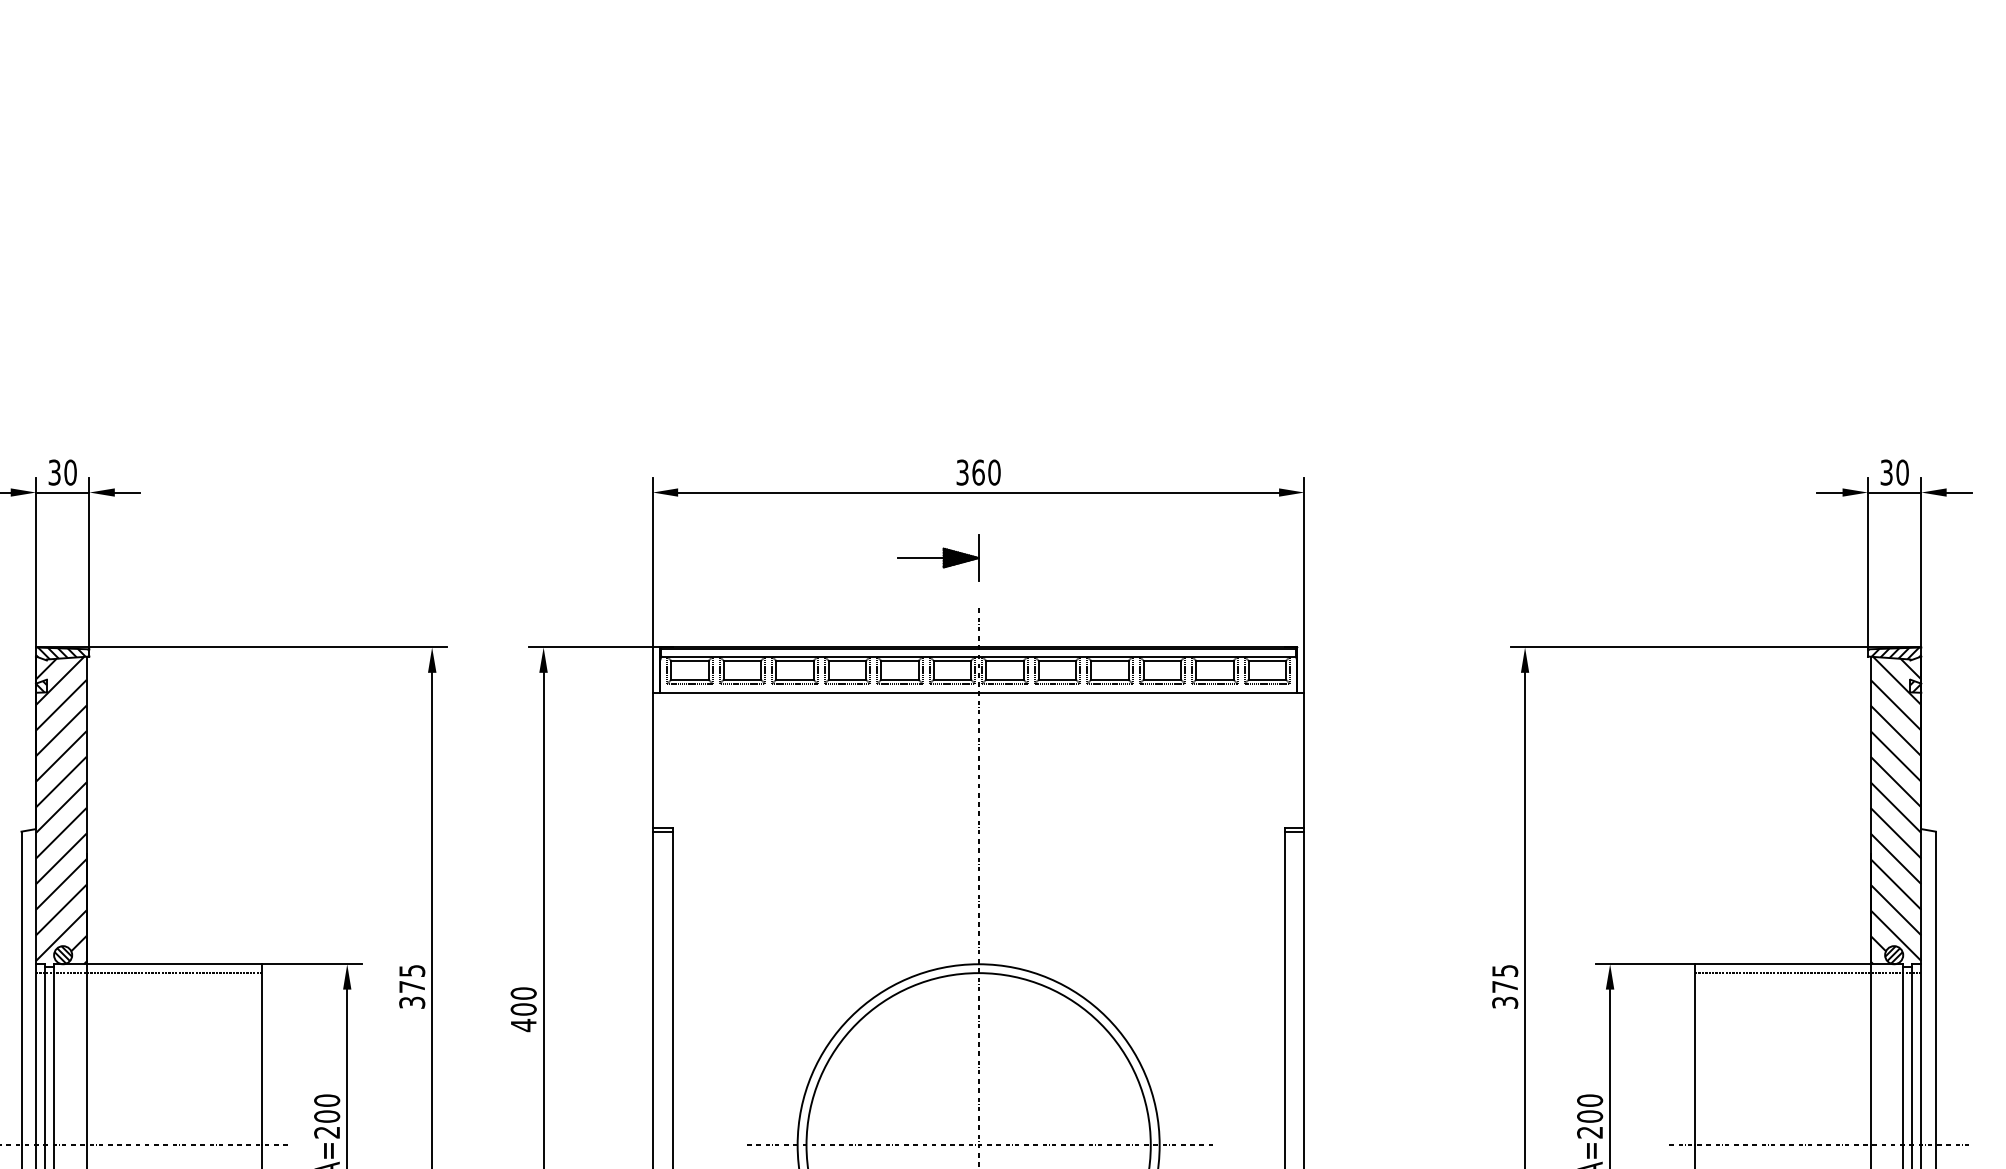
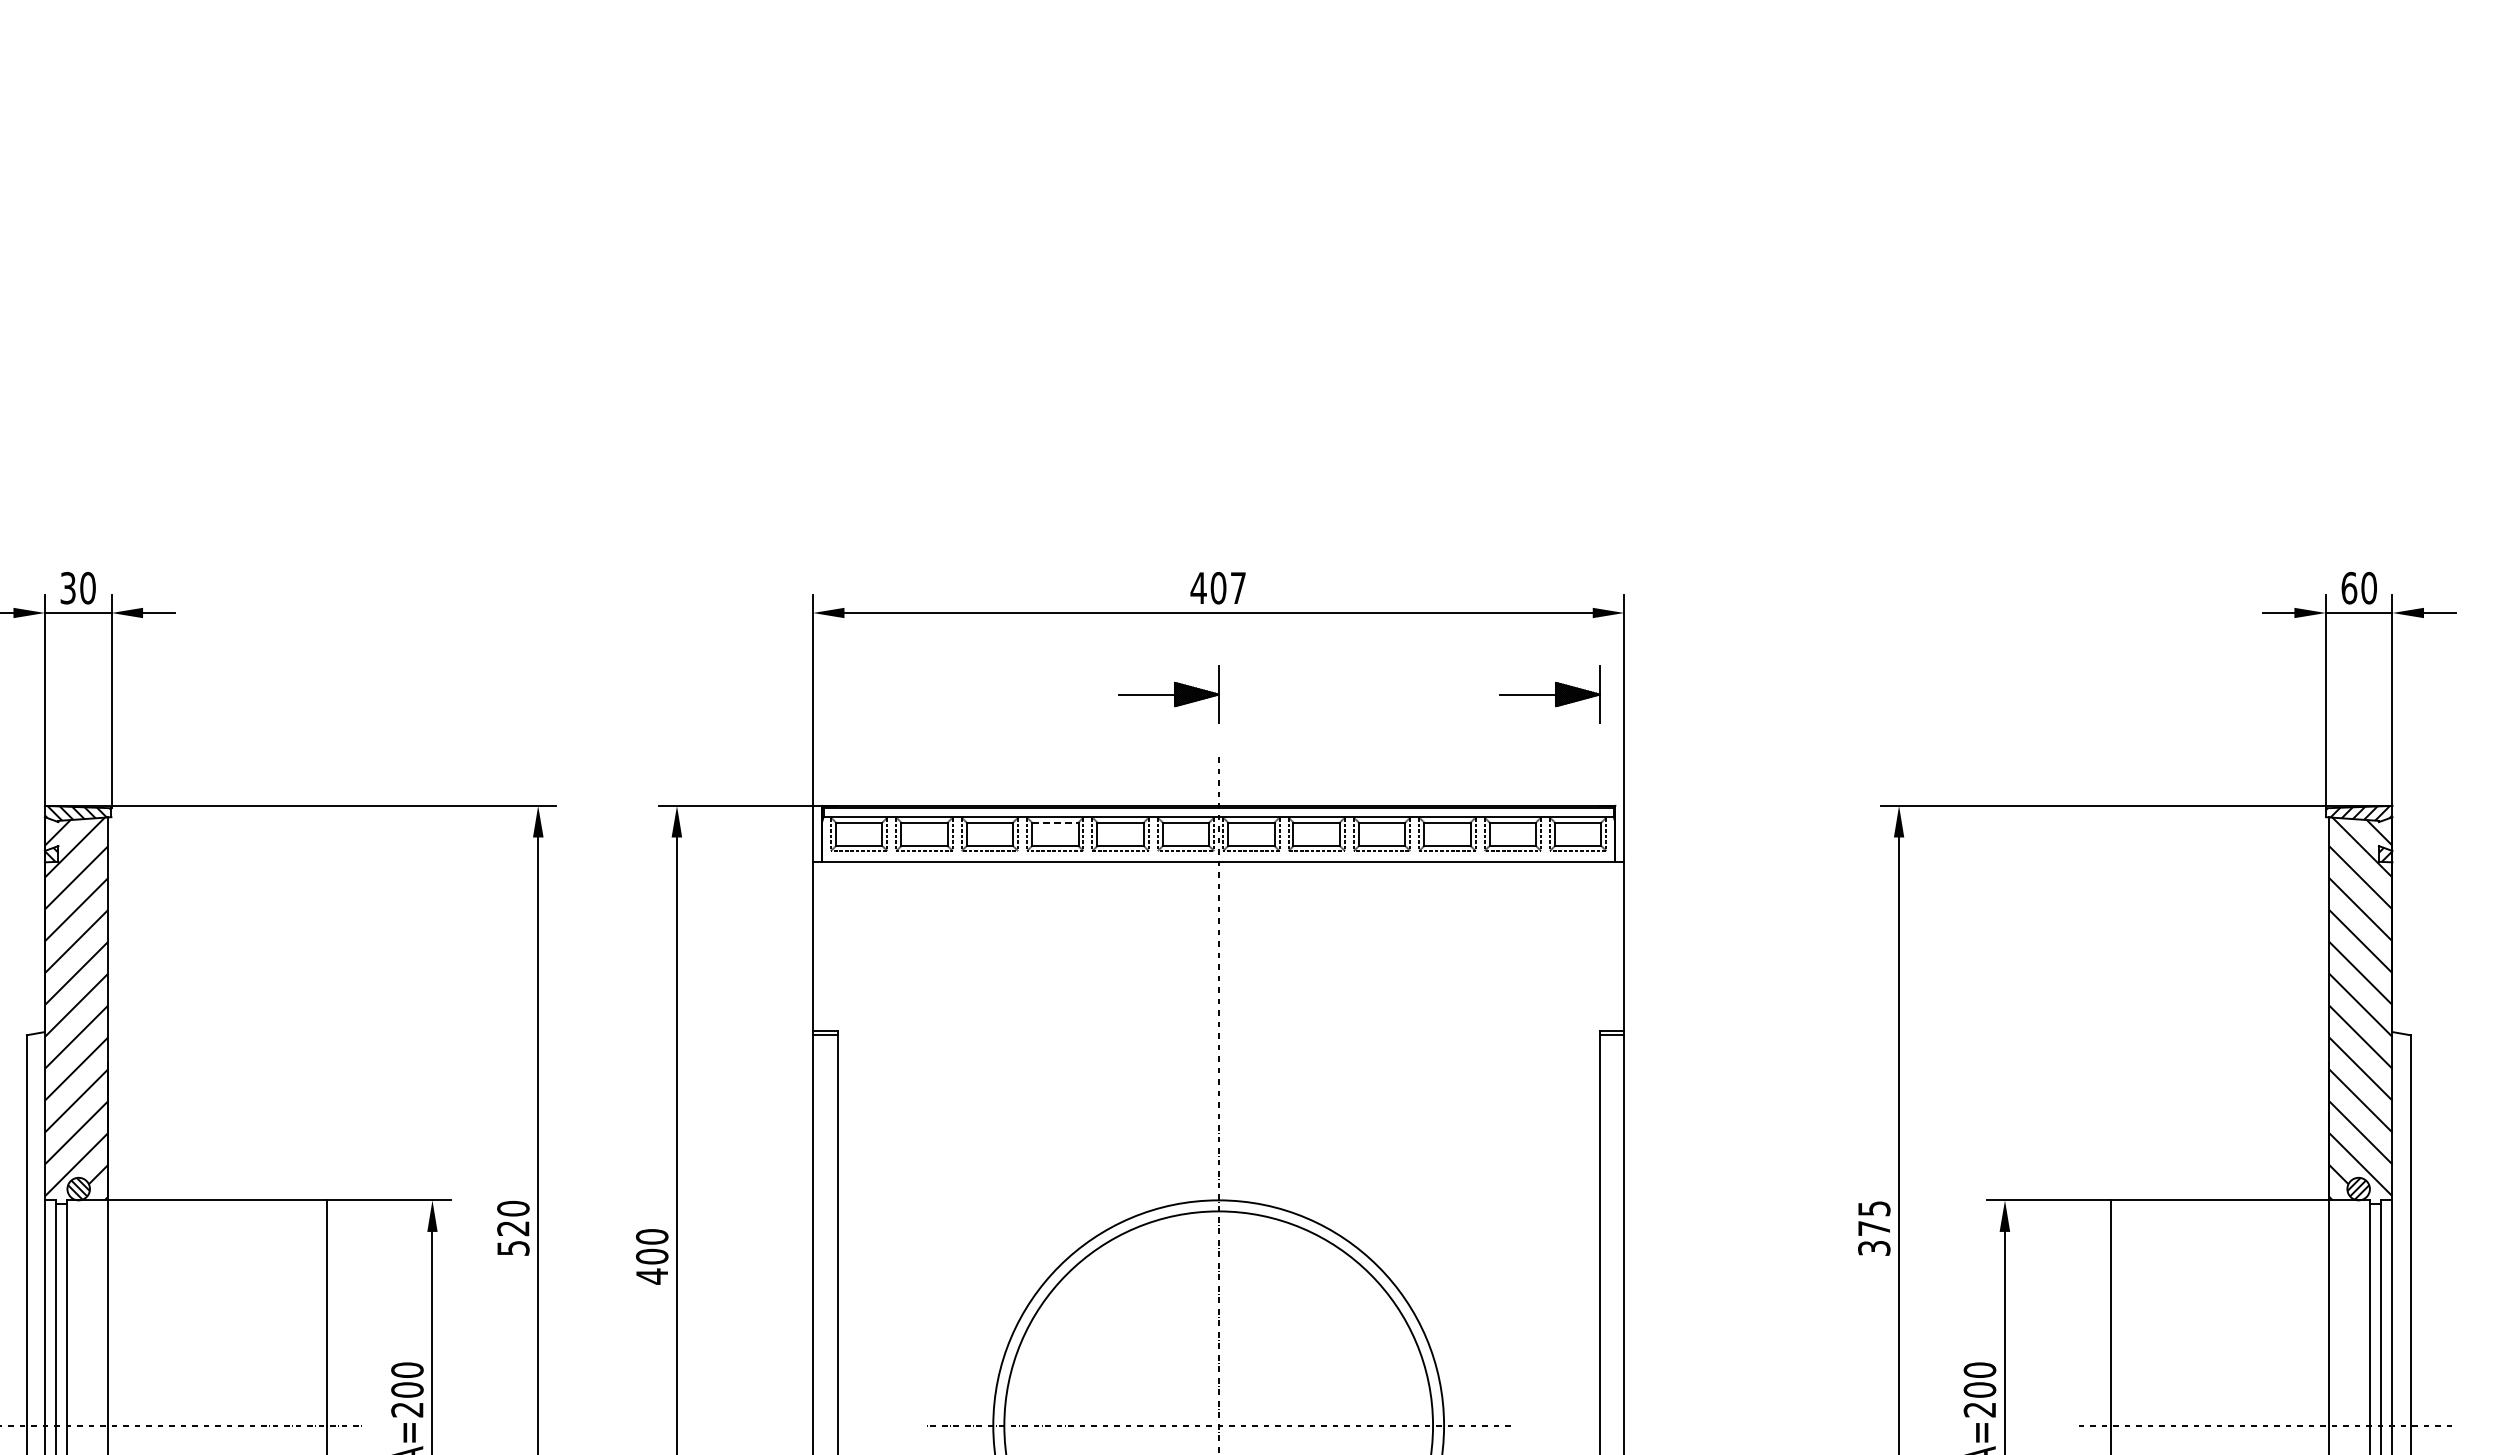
text: (978, 472) -> (1218, 587), 360 -> 407
text: (1886, 472) -> (2349, 587), 30 -> 60
part: (1244, 557) -> (1549, 694), added
line: (847, 660) -> (1055, 822), solid -> dashed
line: (148, 973) -> (185, 1211), removed
line: (1808, 973) -> (2251, 1211), removed
text: (412, 986) -> (513, 1227), 375 -> 520

